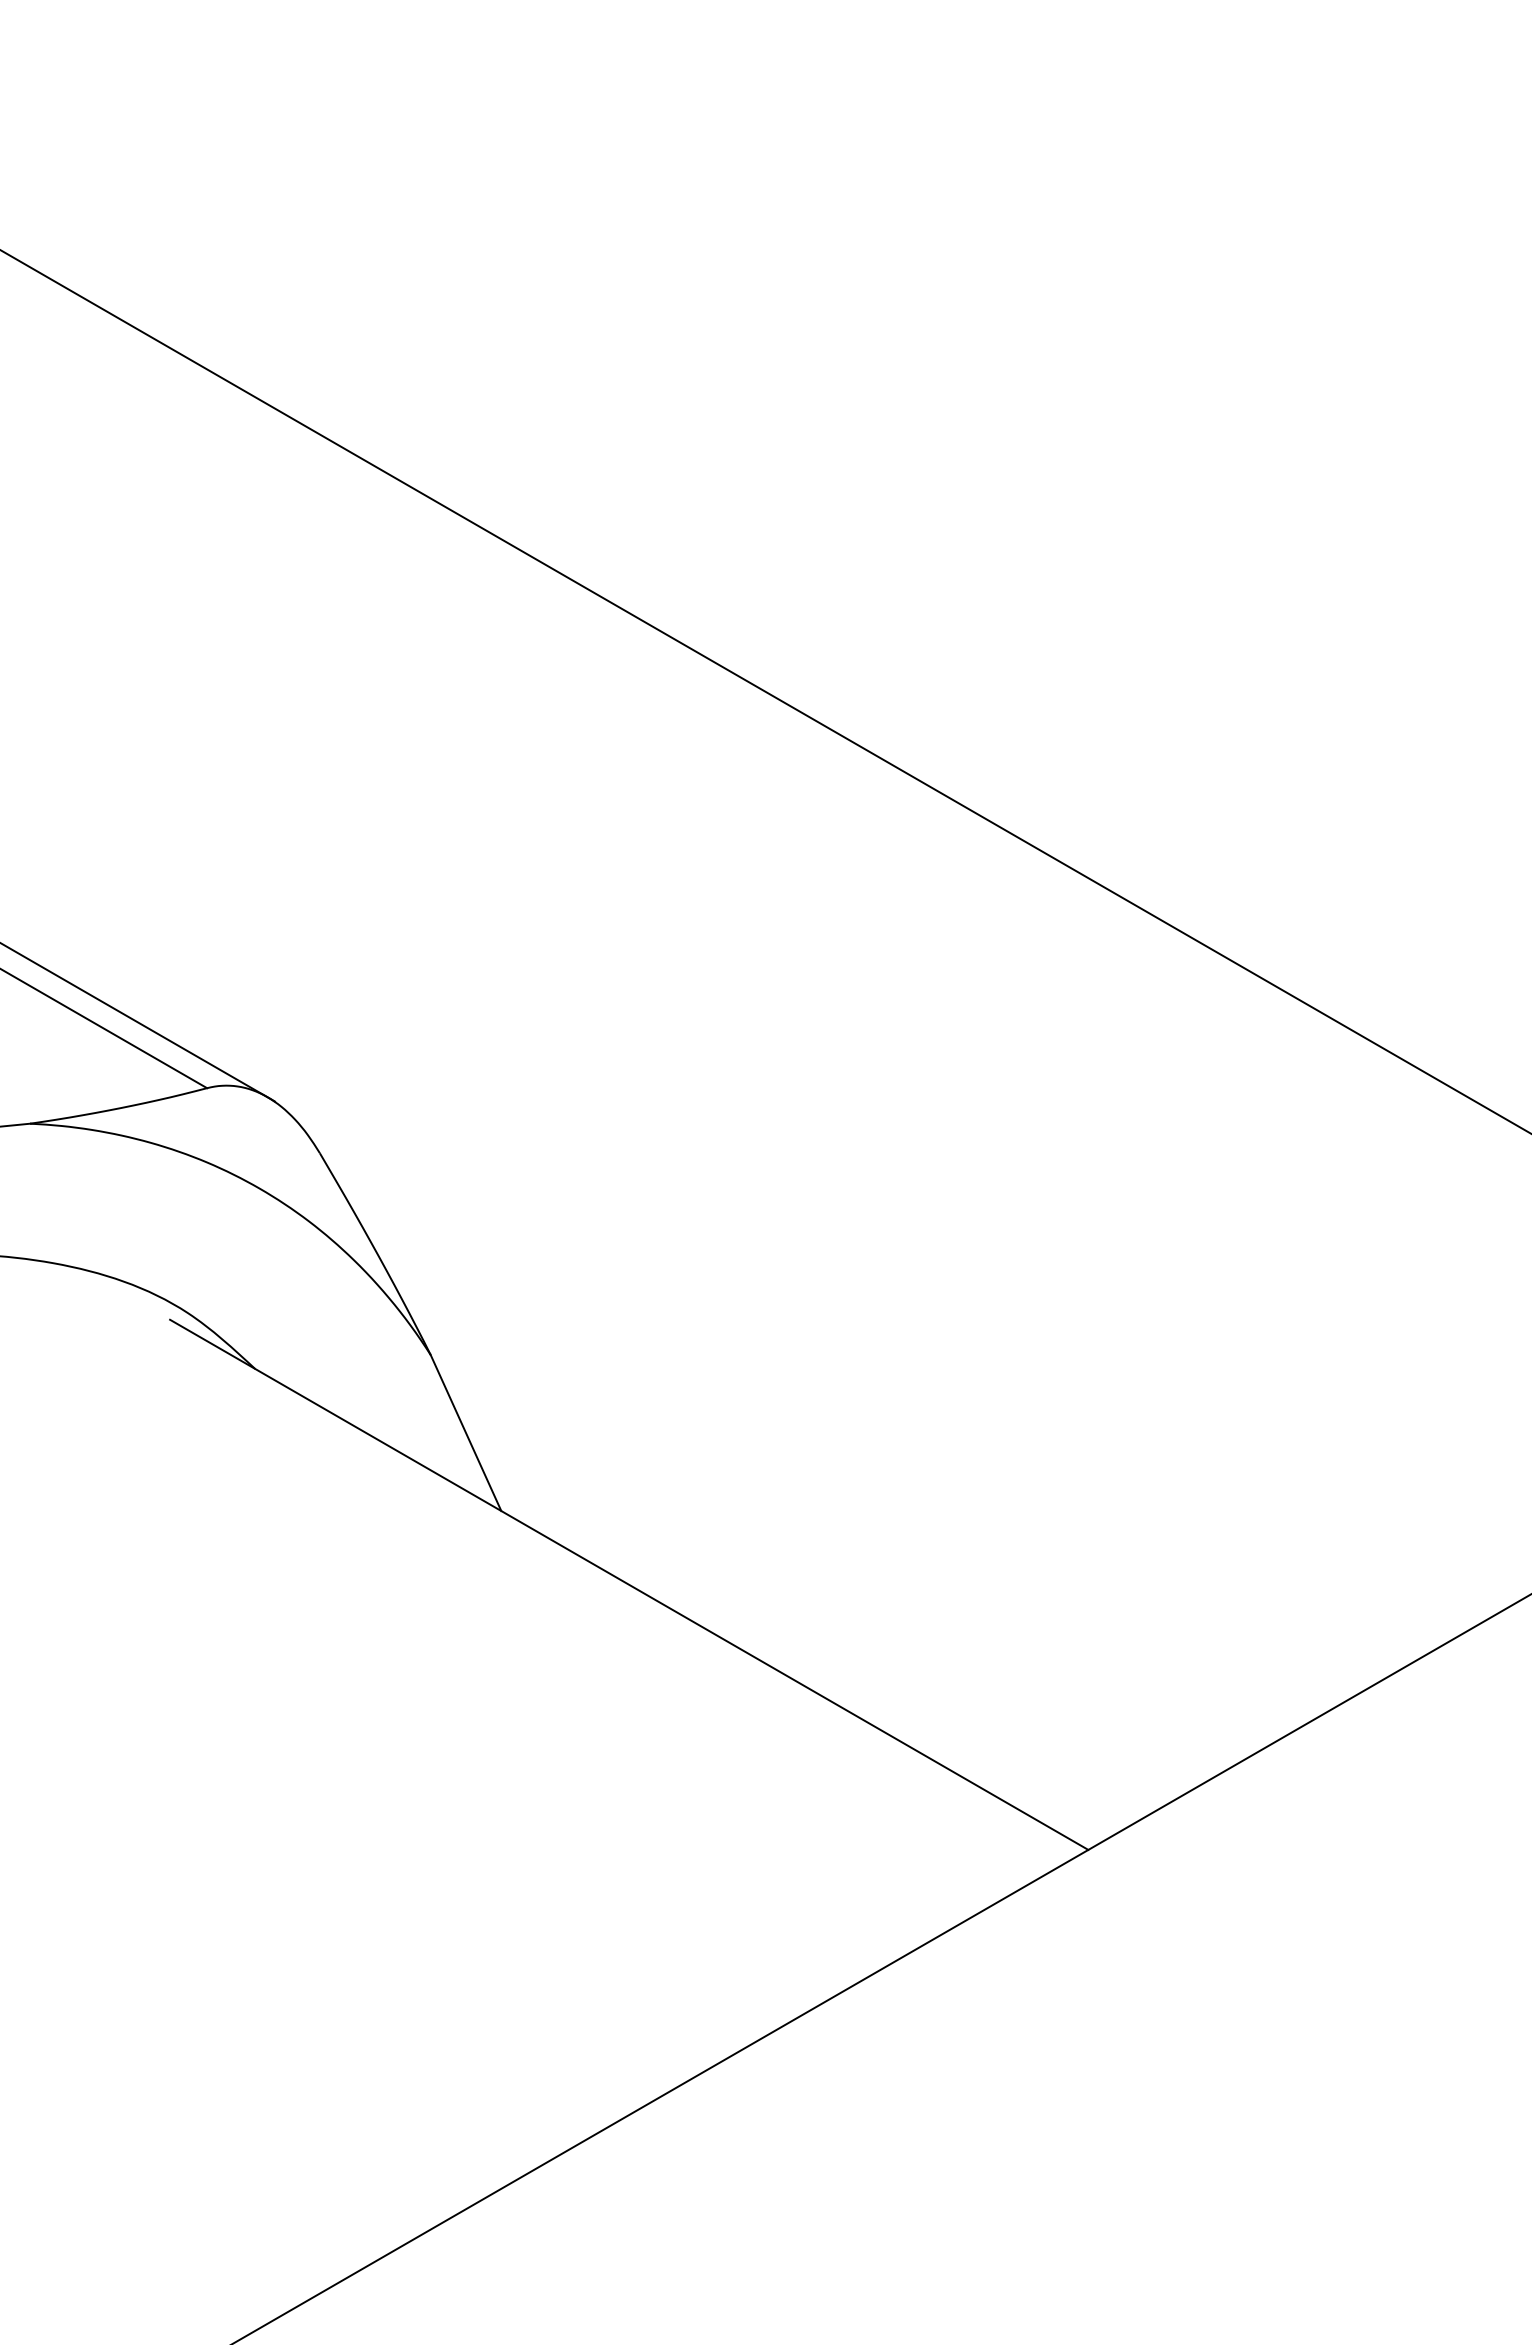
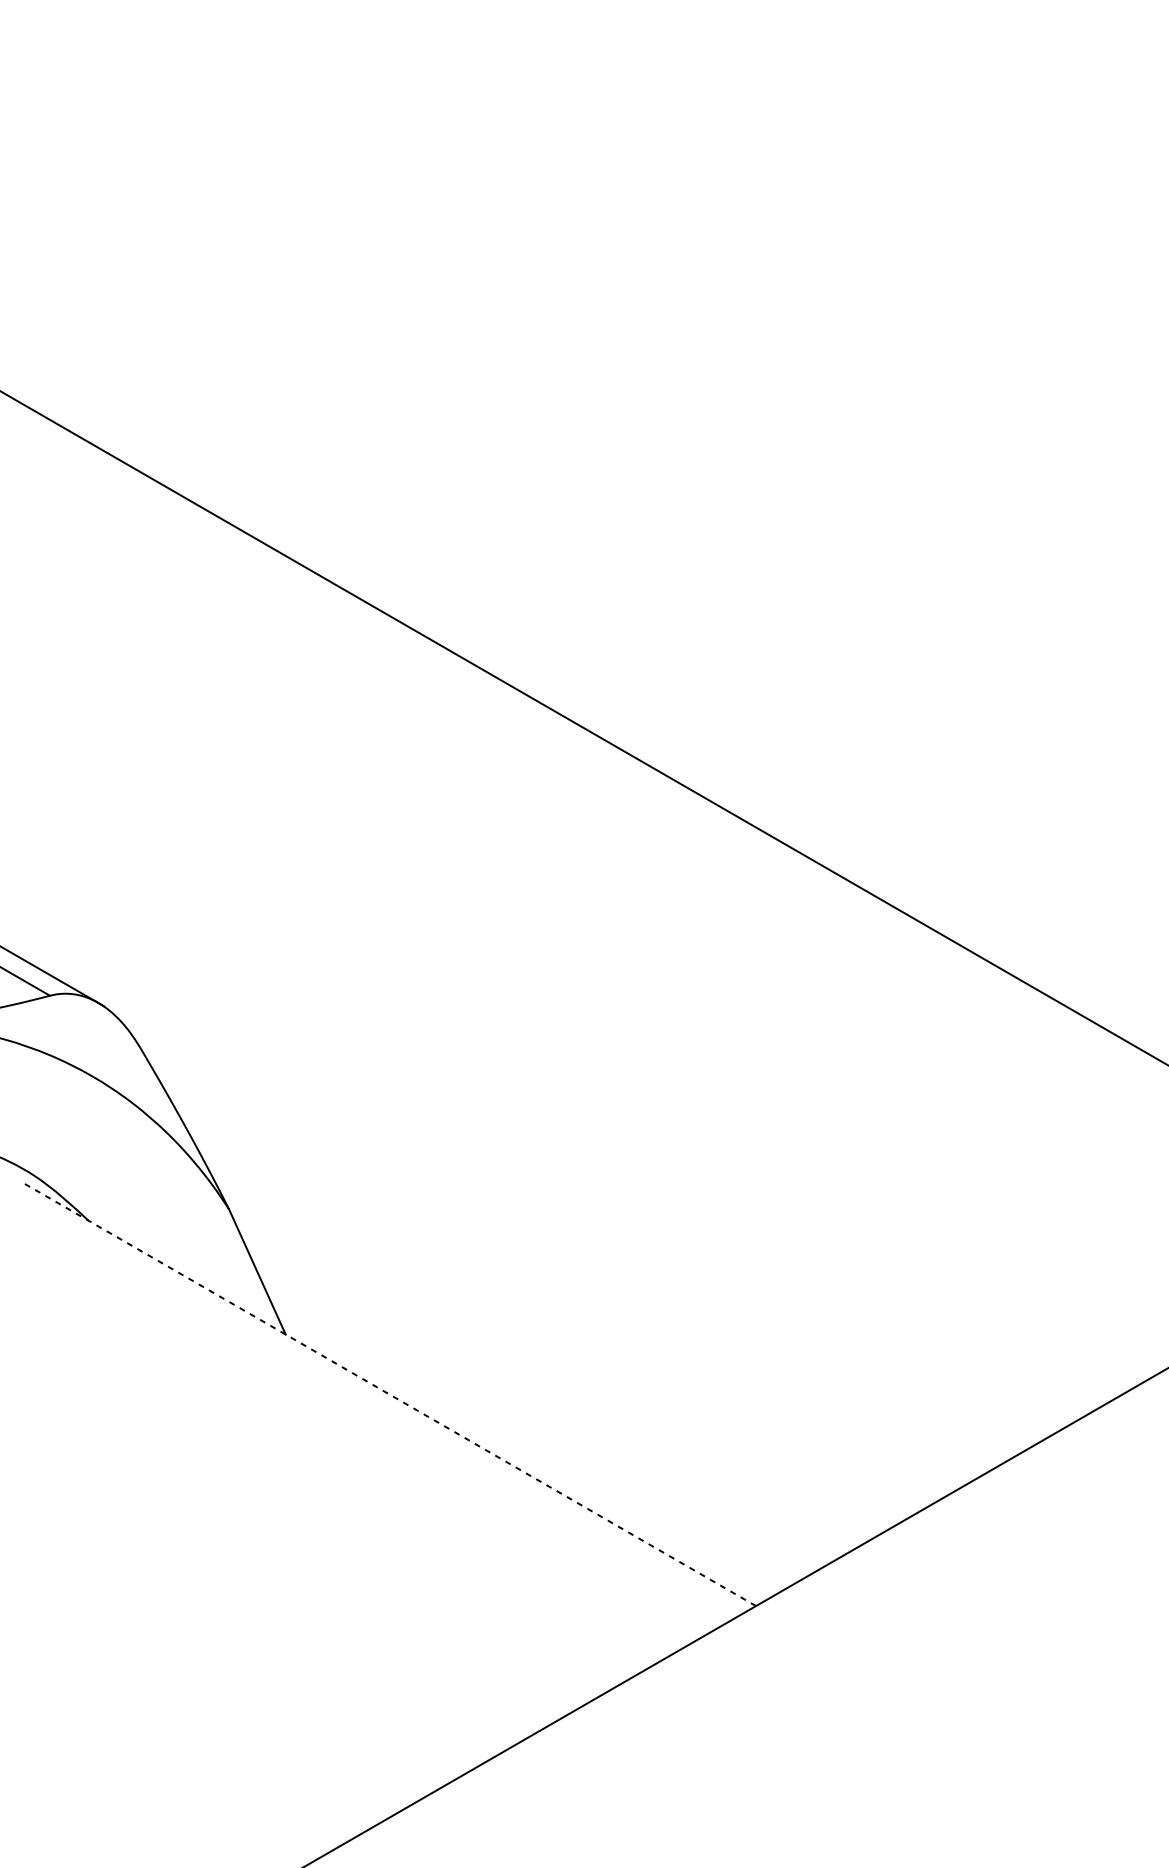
line: (628, 1584) -> (387, 1393), solid -> dashed

